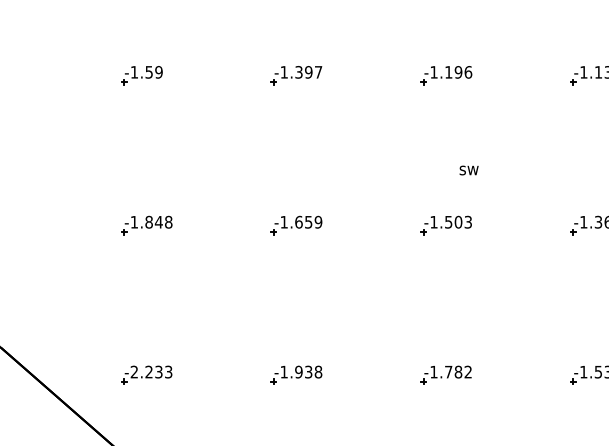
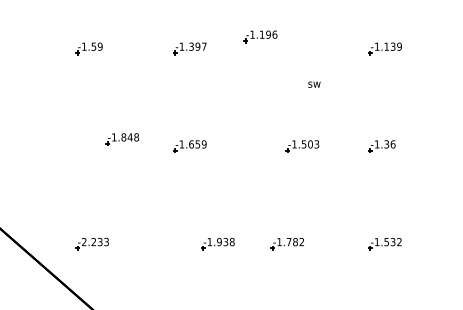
part: (446, 75) -> (260, 36), moved
text: (469, 170) -> (314, 84), moved
part: (147, 225) -> (122, 139), moved
part: (446, 225) -> (302, 146), moved
part: (295, 375) -> (217, 244), moved

